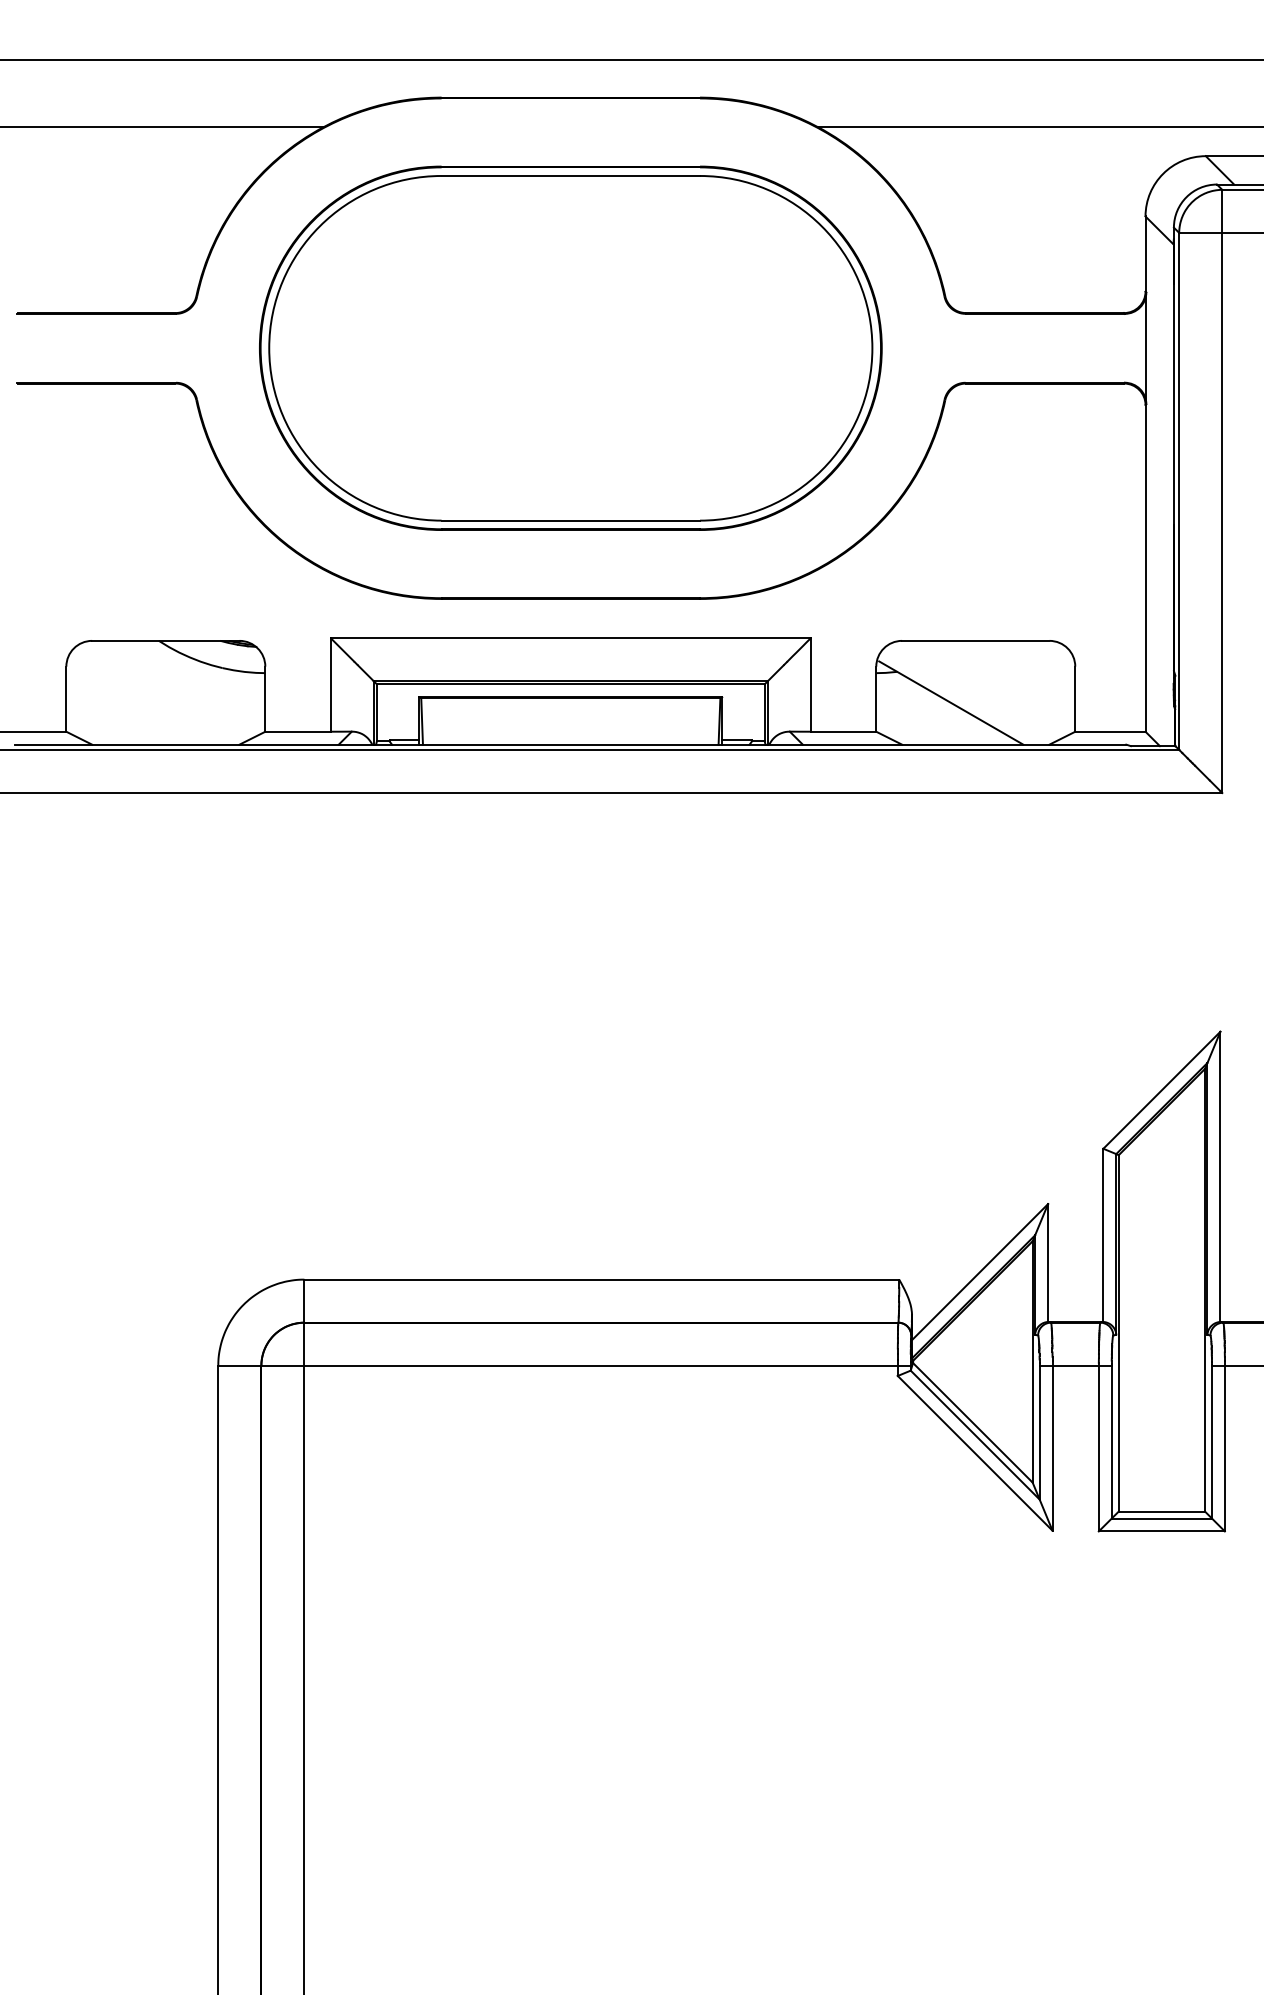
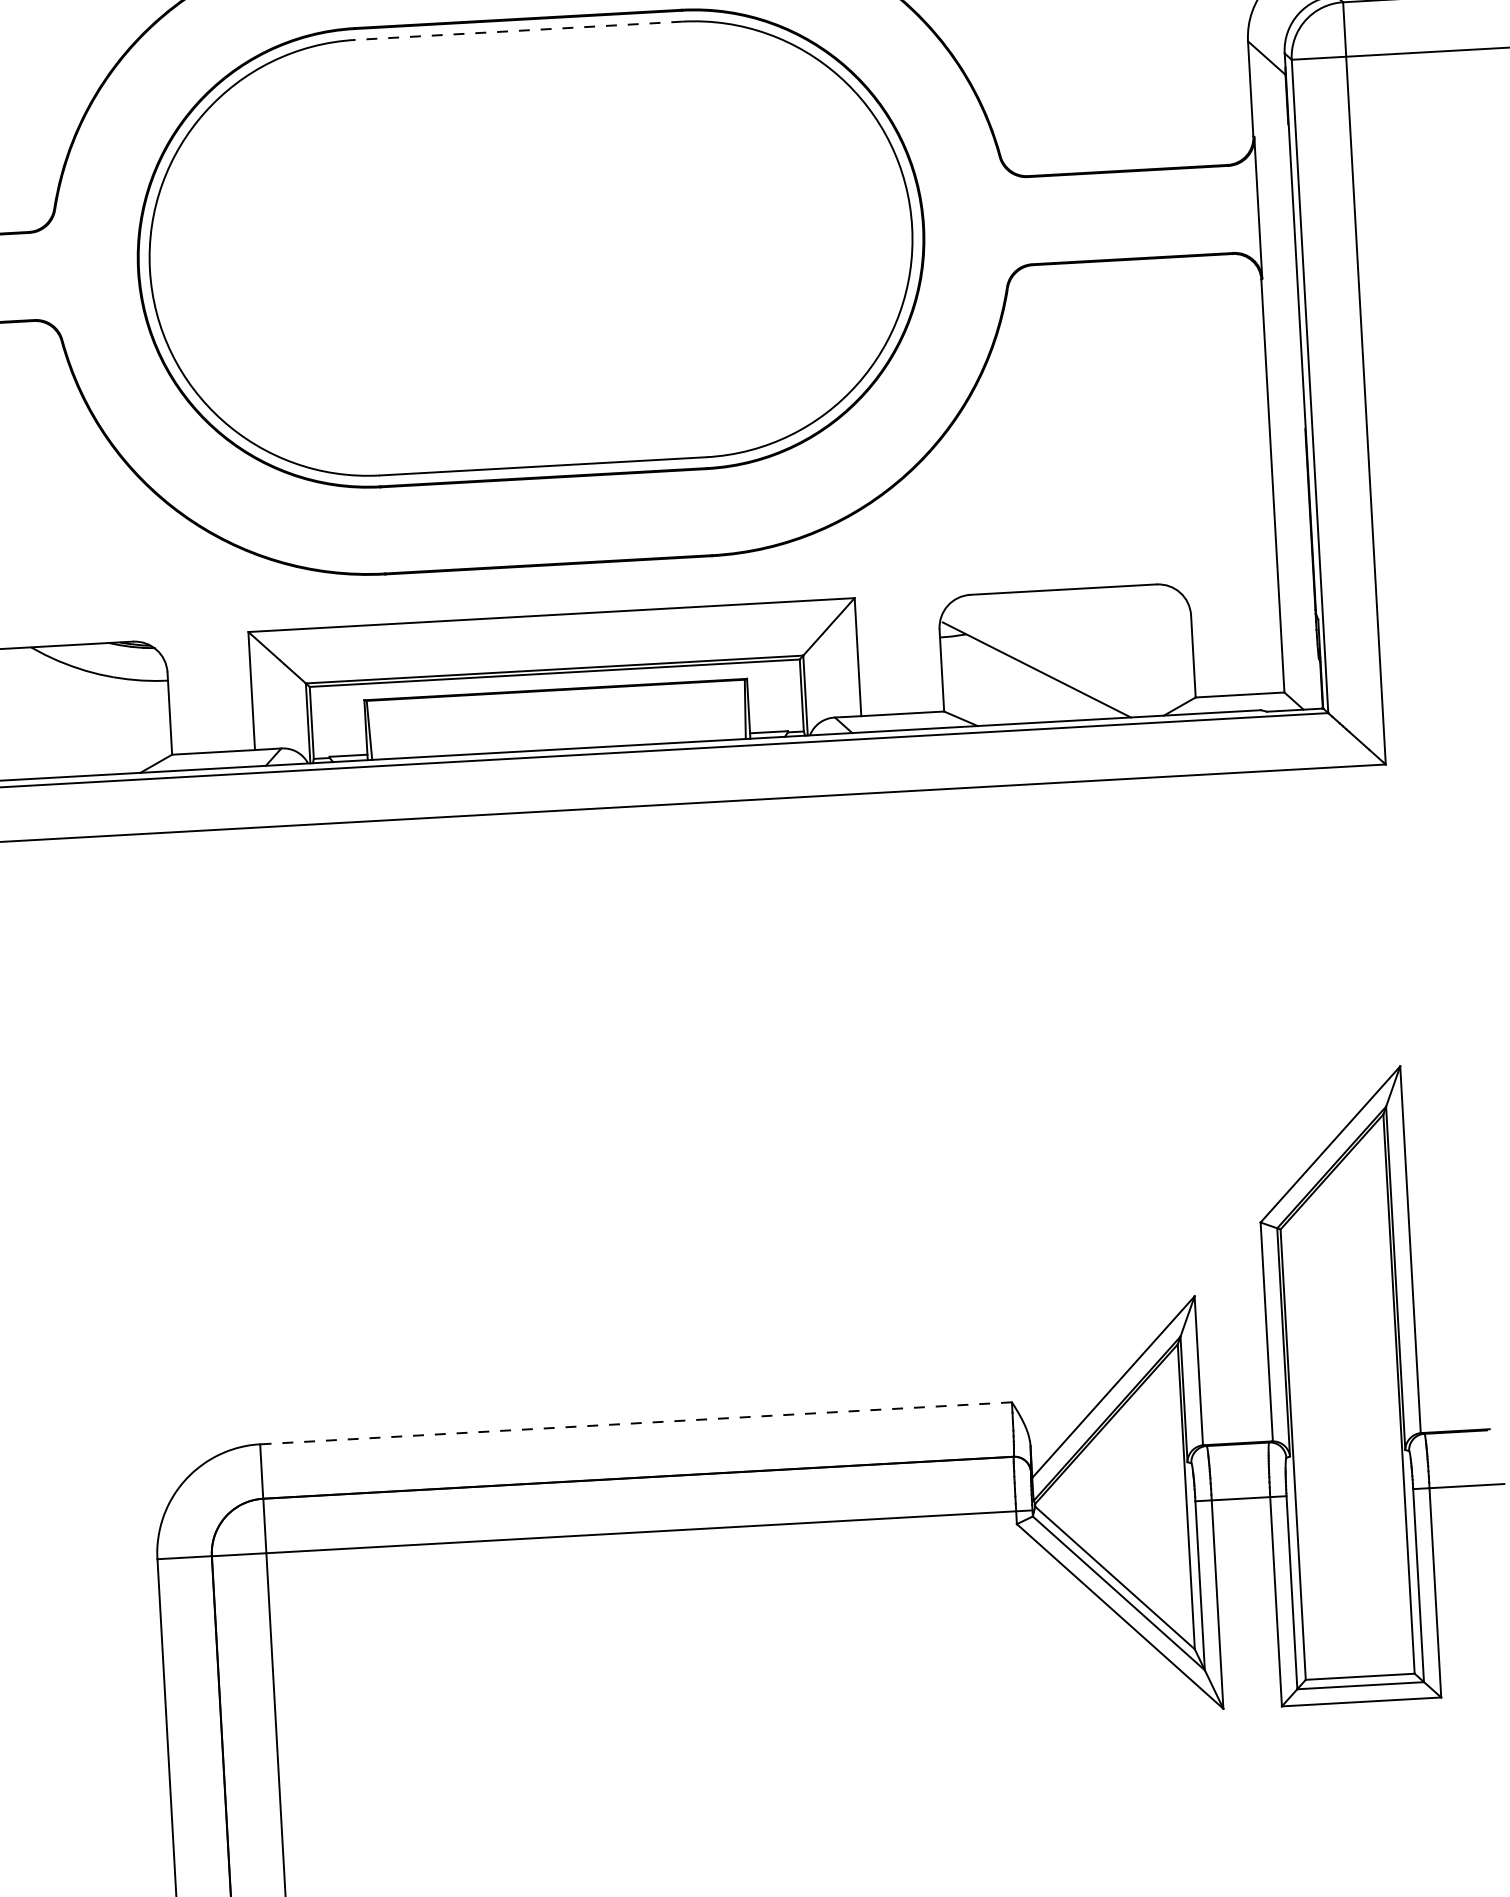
line: (570, 175) -> (518, 30), solid -> dashed
line: (601, 1279) -> (635, 1423), solid -> dashed

